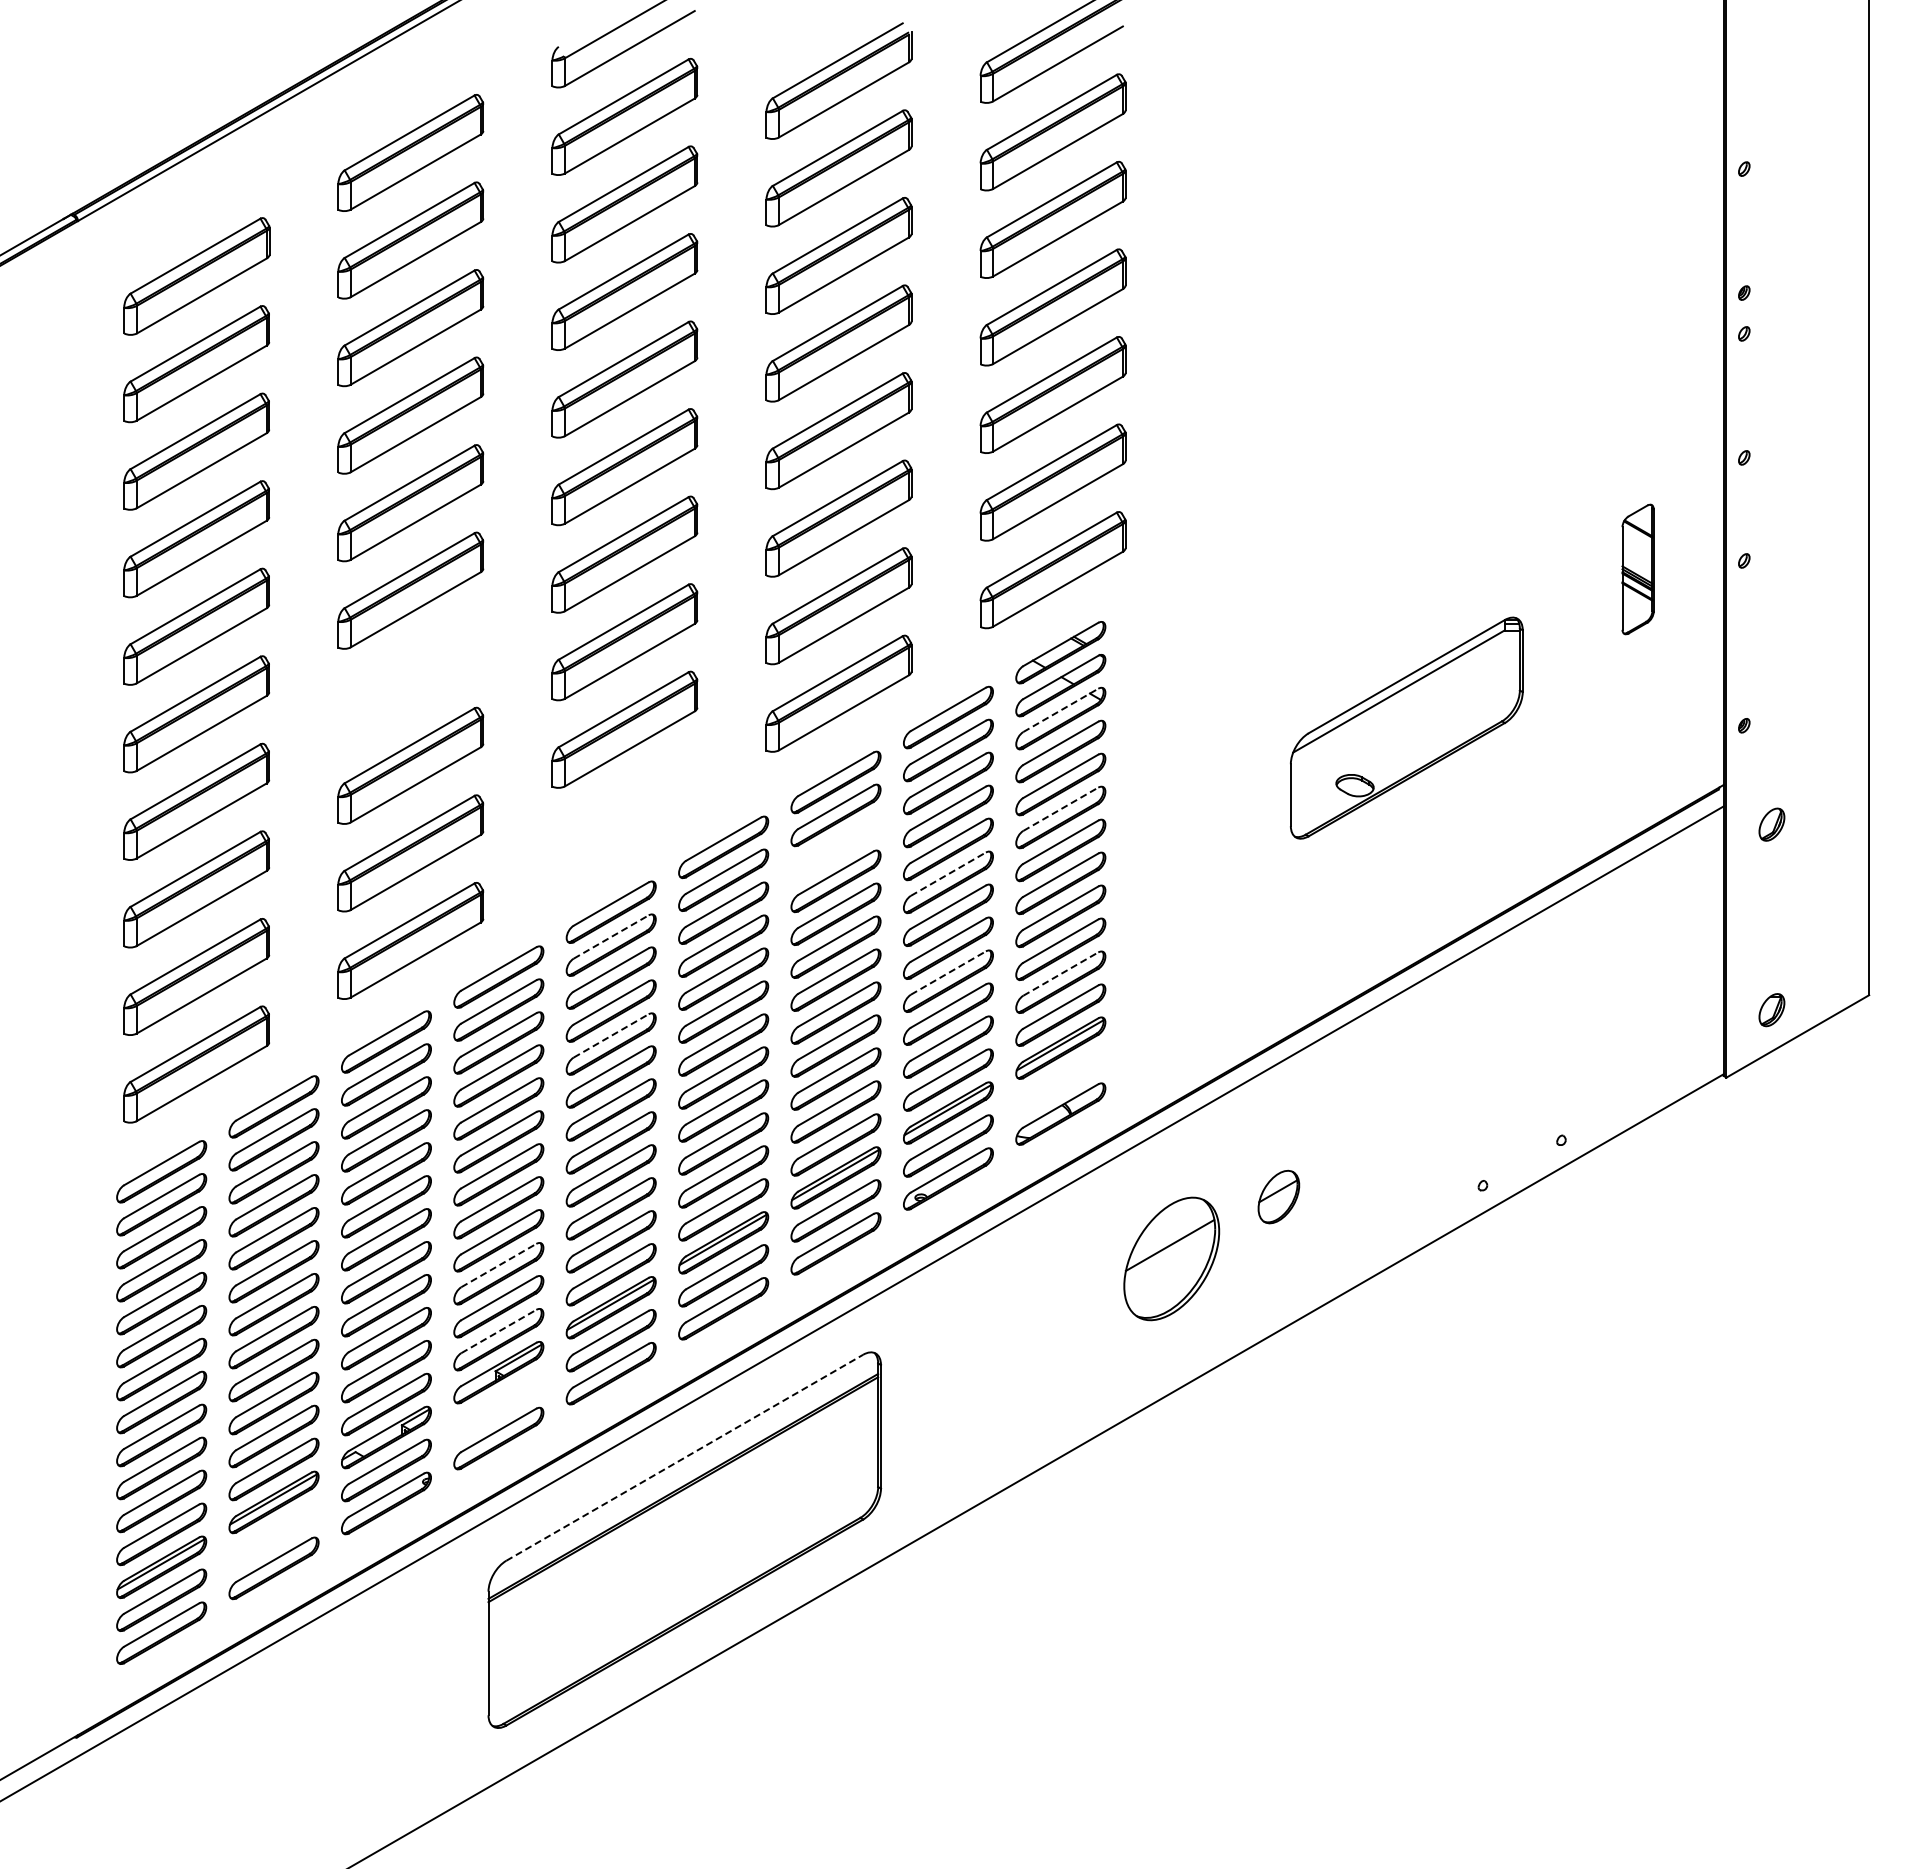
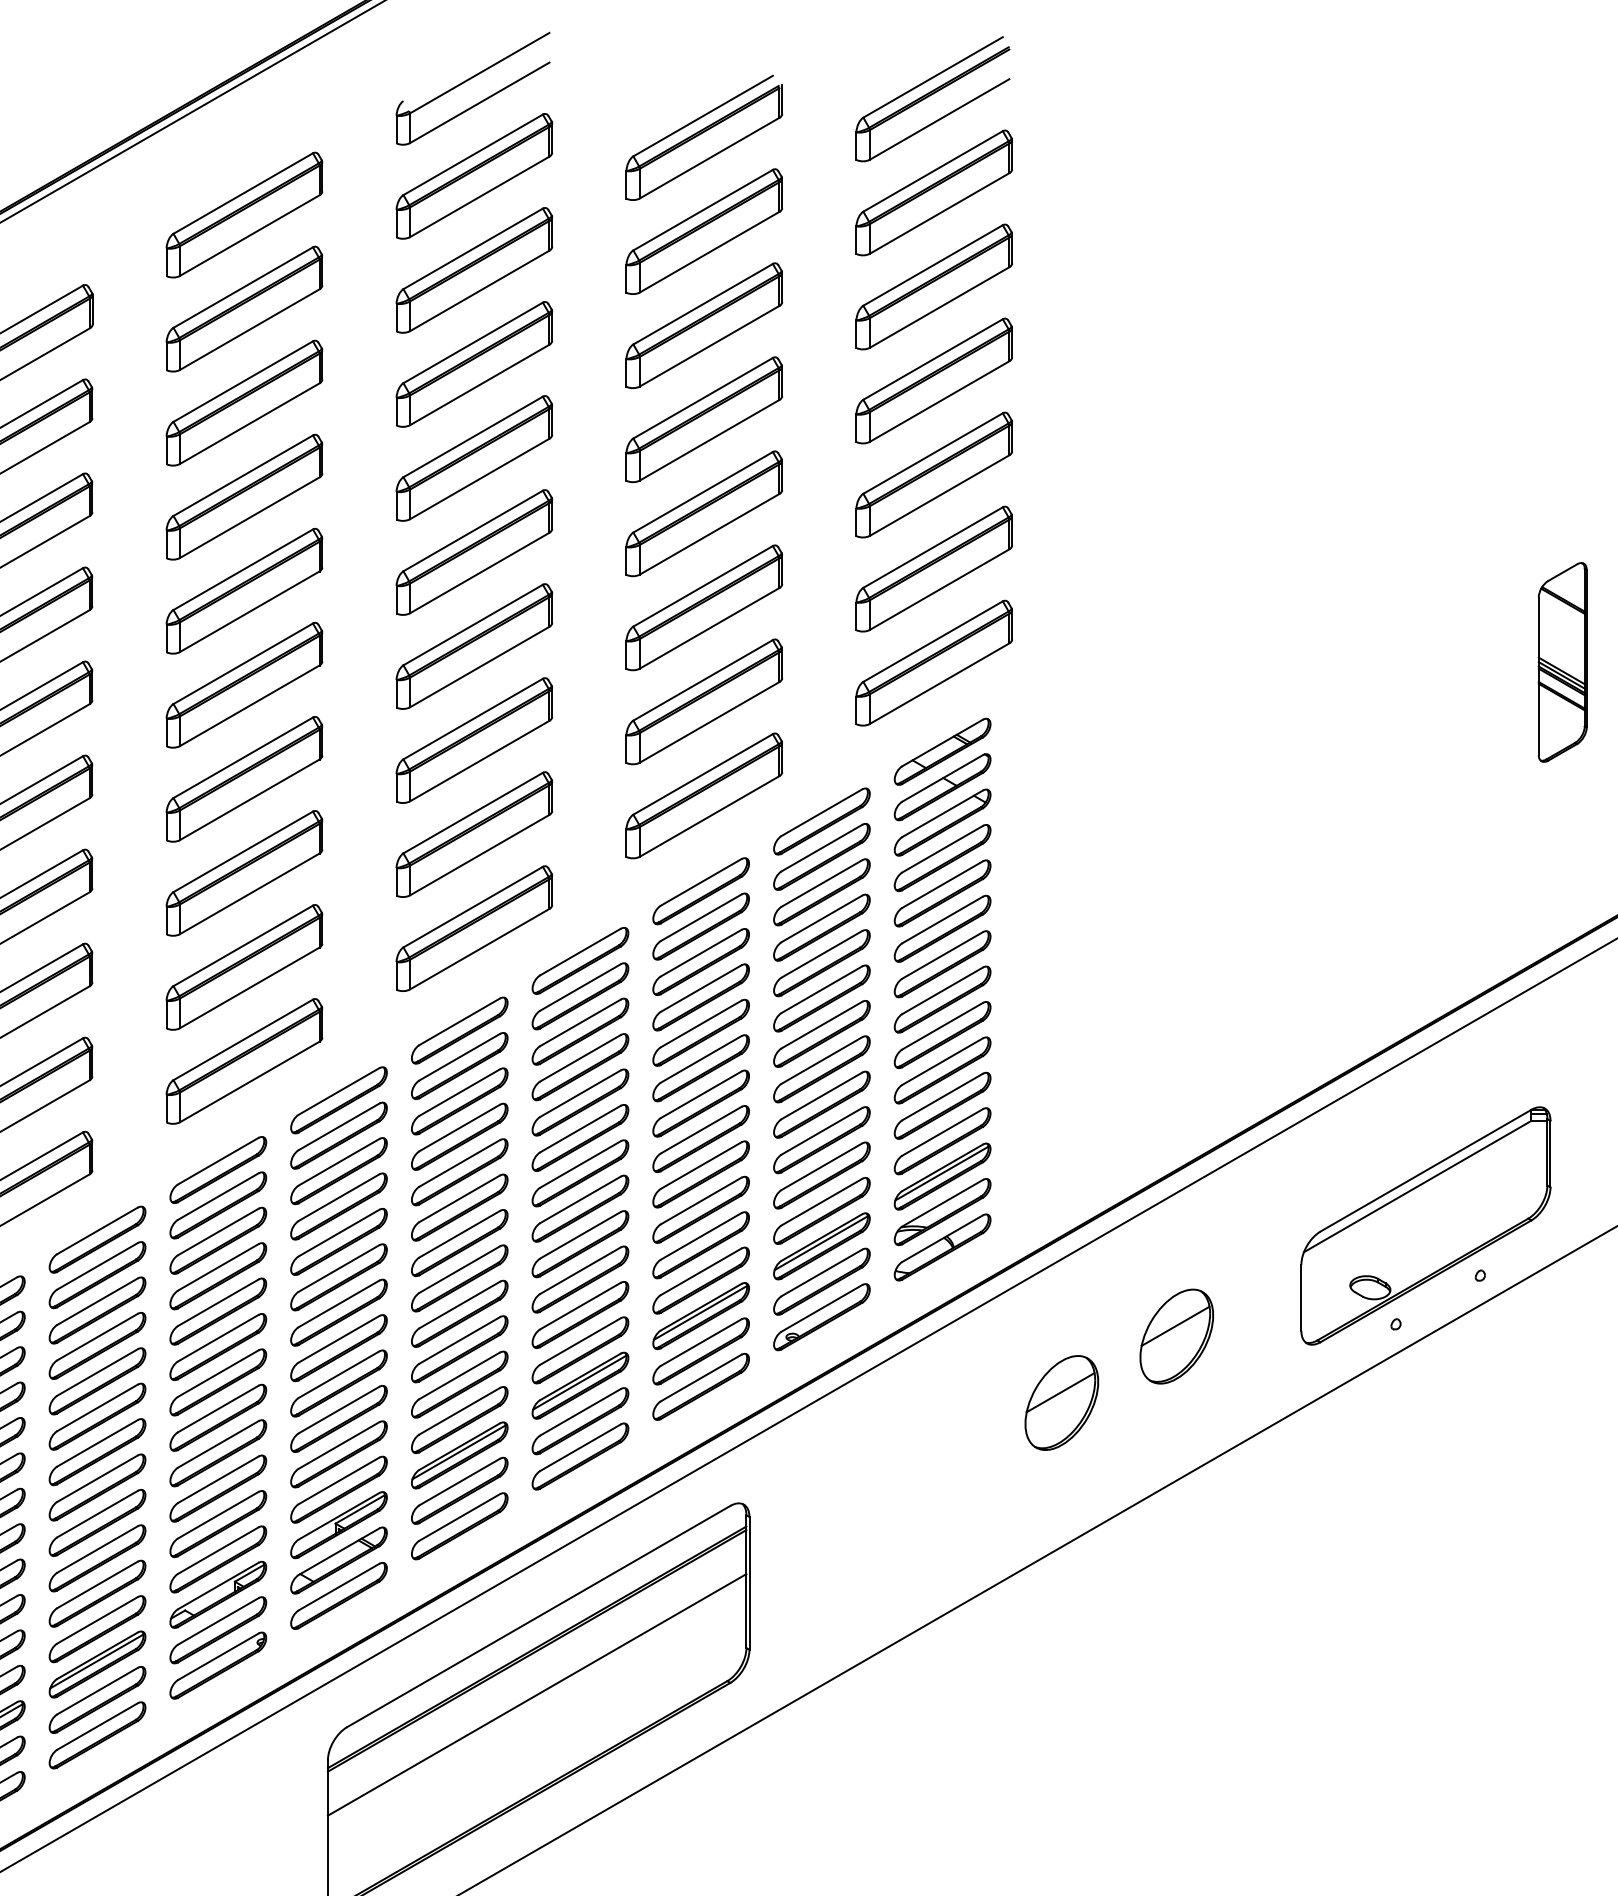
part: (1637, 569) -> (1562, 662), size x1.43
part: (410, 678) -> (244, 779), added
line: (1061, 710) -> (943, 813), dashed -> solid
part: (1406, 727) -> (1425, 1225), moved
line: (1061, 809) -> (943, 920), dashed -> solid
part: (624, 817) -> (473, 928), added
part: (835, 848) -> (700, 962), added
line: (948, 873) -> (821, 988), dashed -> solid
line: (611, 936) -> (460, 1056), dashed -> solid
line: (948, 972) -> (821, 1095), dashed -> solid
line: (1061, 973) -> (943, 1096), dashed -> solid
line: (611, 1035) -> (460, 1163), dashed -> solid
part: (1060, 1080) -> (942, 1211), added
part: (1278, 1196) -> (1176, 1335), size x1.67
part: (1171, 1258) -> (1061, 1402), size x0.71
line: (499, 1265) -> (339, 1410), dashed -> solid
line: (499, 1331) -> (339, 1480), dashed -> solid
part: (498, 1405) -> (338, 1560), added
line: (684, 1457) -> (538, 1616), dashed -> solid
line: (683, 1530) -> (537, 1694), added
part: (273, 1535) -> (96, 1700), added

